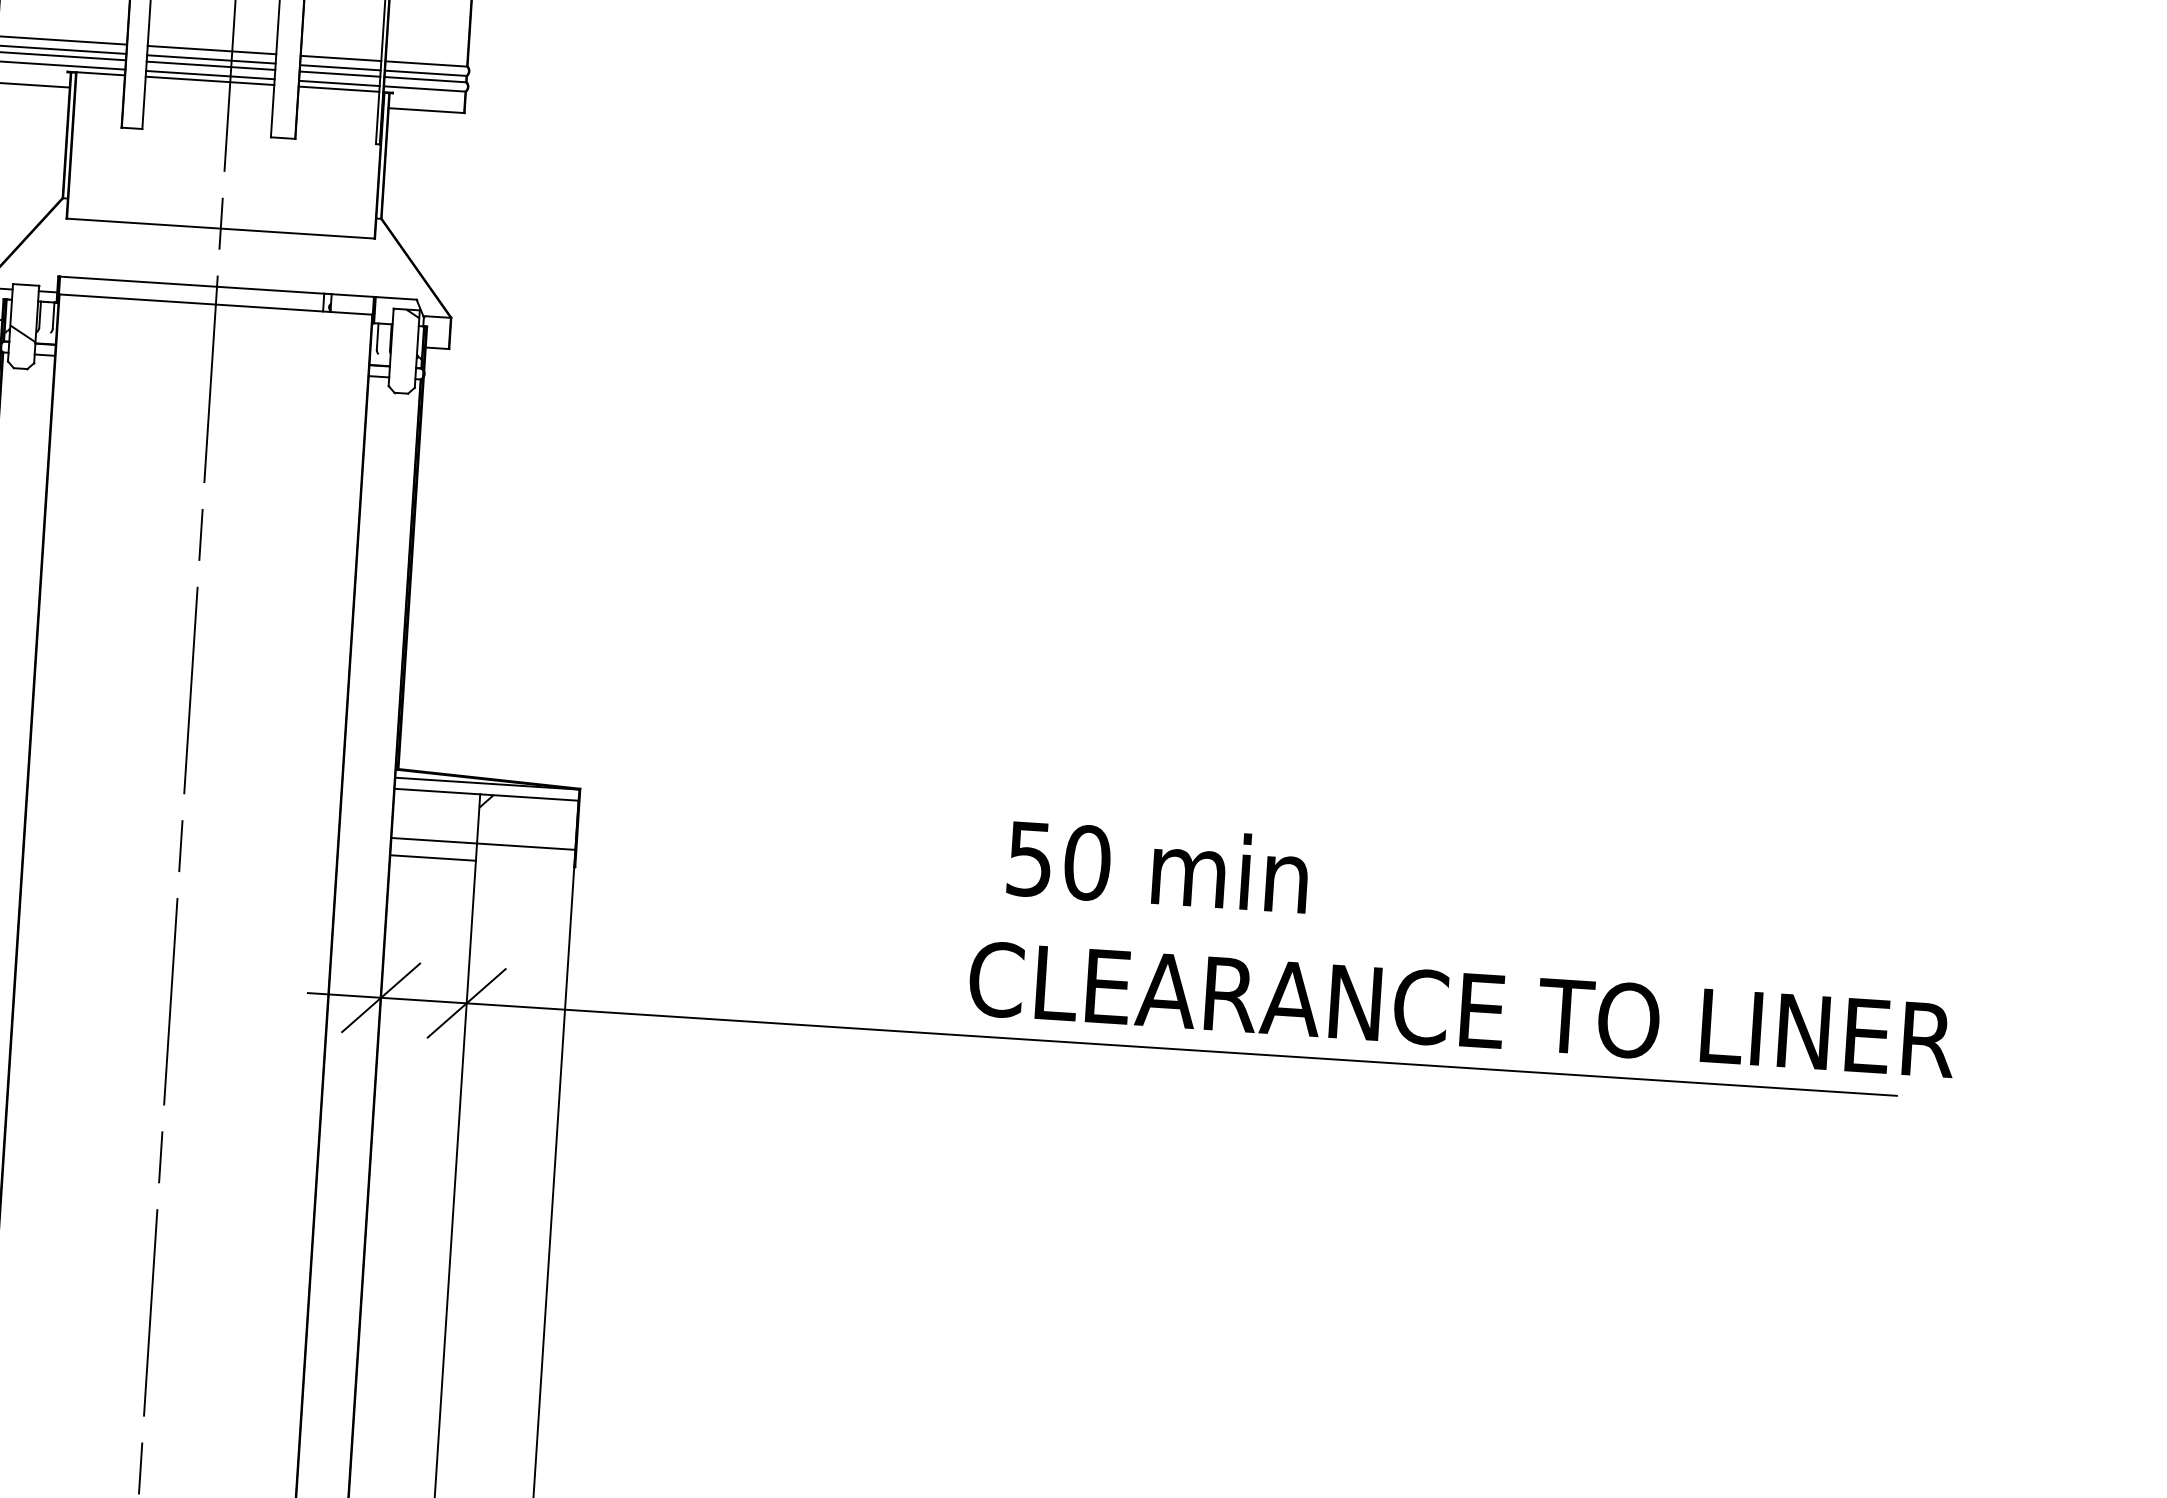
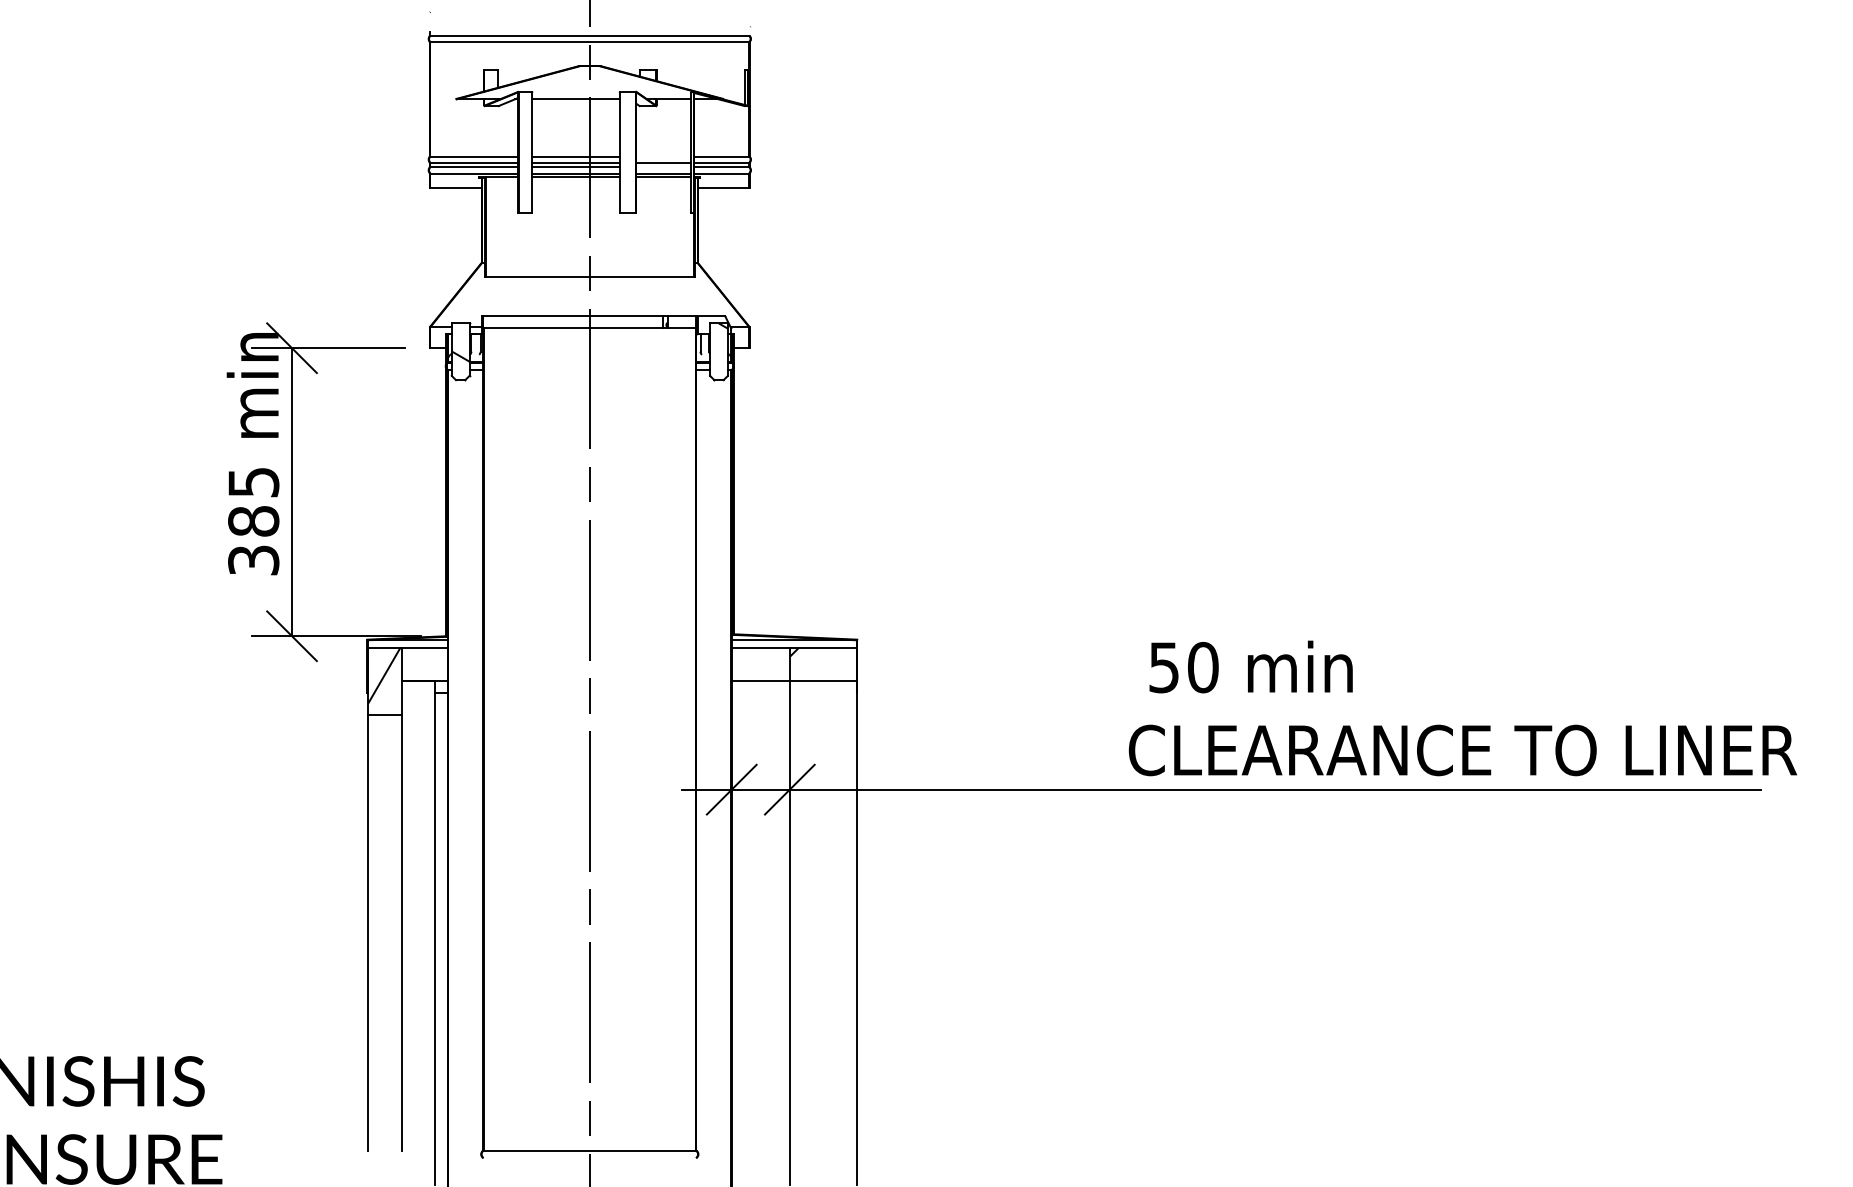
line: (340, 58) -> (663, 156), removed
line: (339, 74) -> (663, 167), removed
line: (432, 857) -> (760, 692), removed

